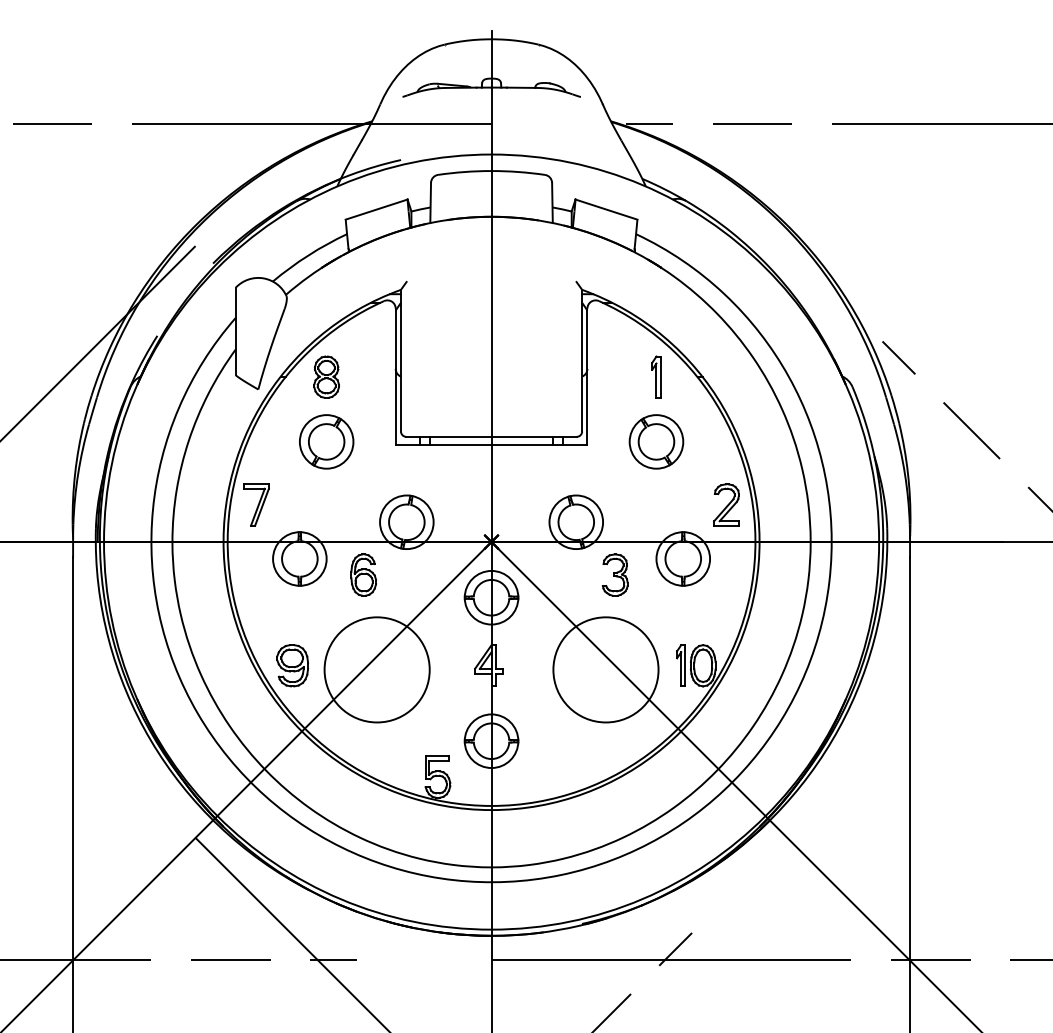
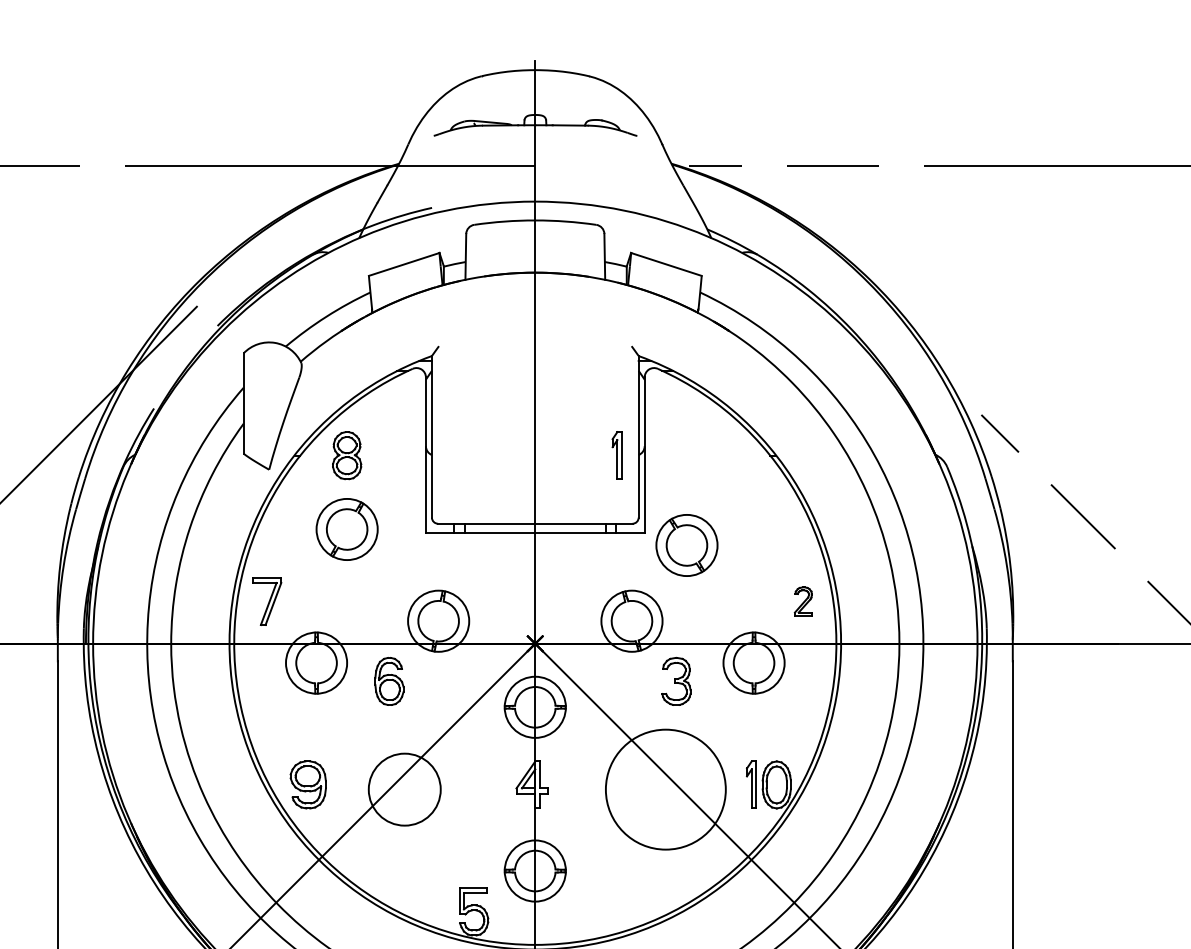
part: (656, 376) -> (617, 454), moved
part: (656, 441) -> (686, 545), moved
part: (726, 504) -> (803, 600), size x0.6
circle: (376, 669) -> (404, 789), size x0.6

